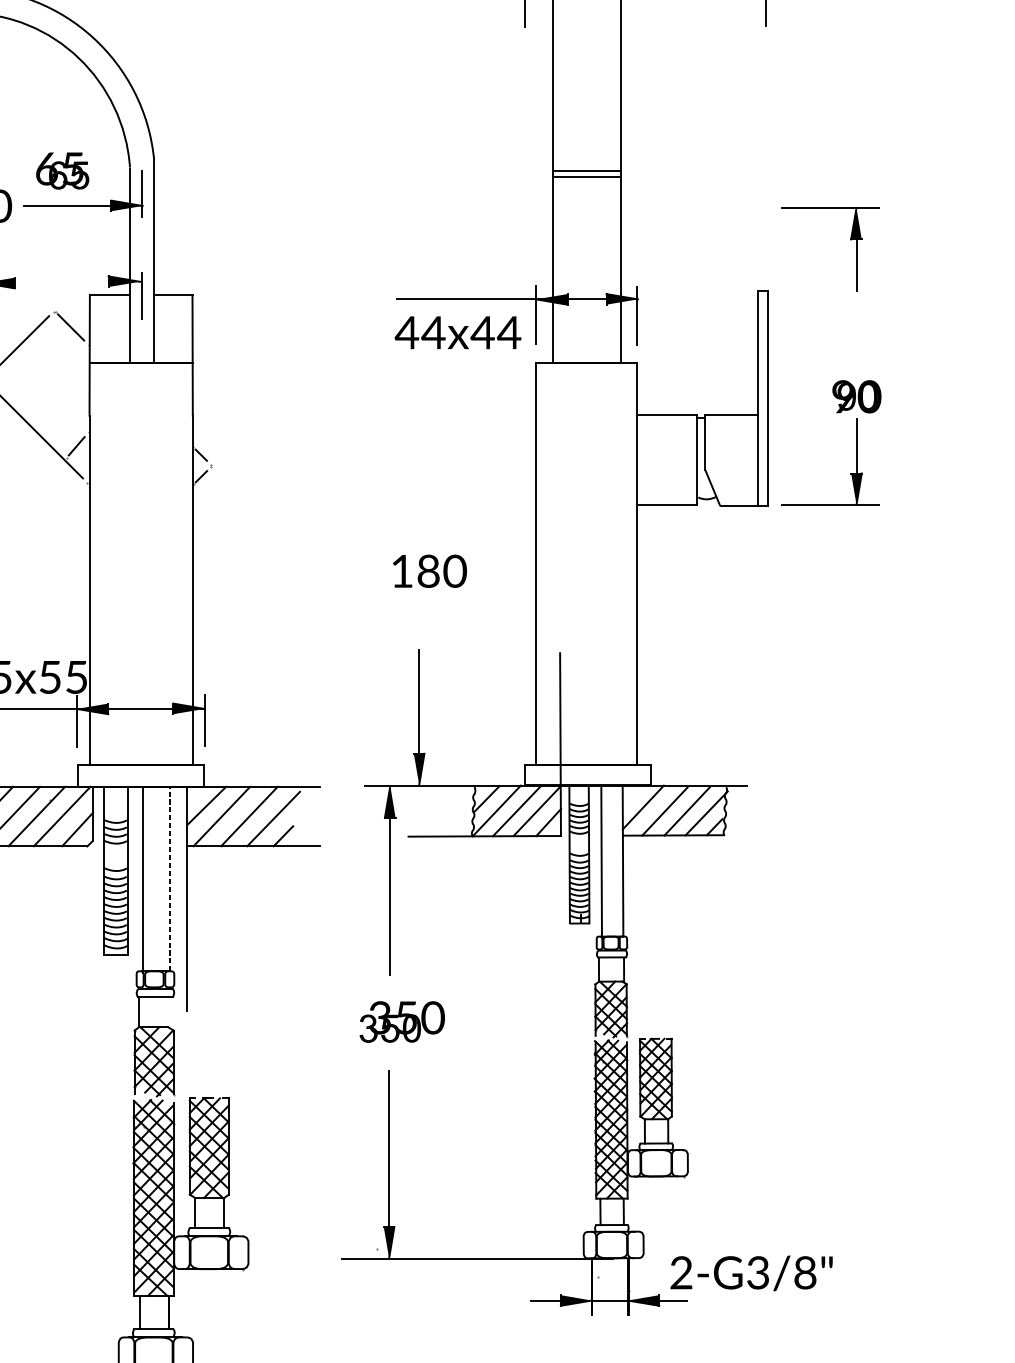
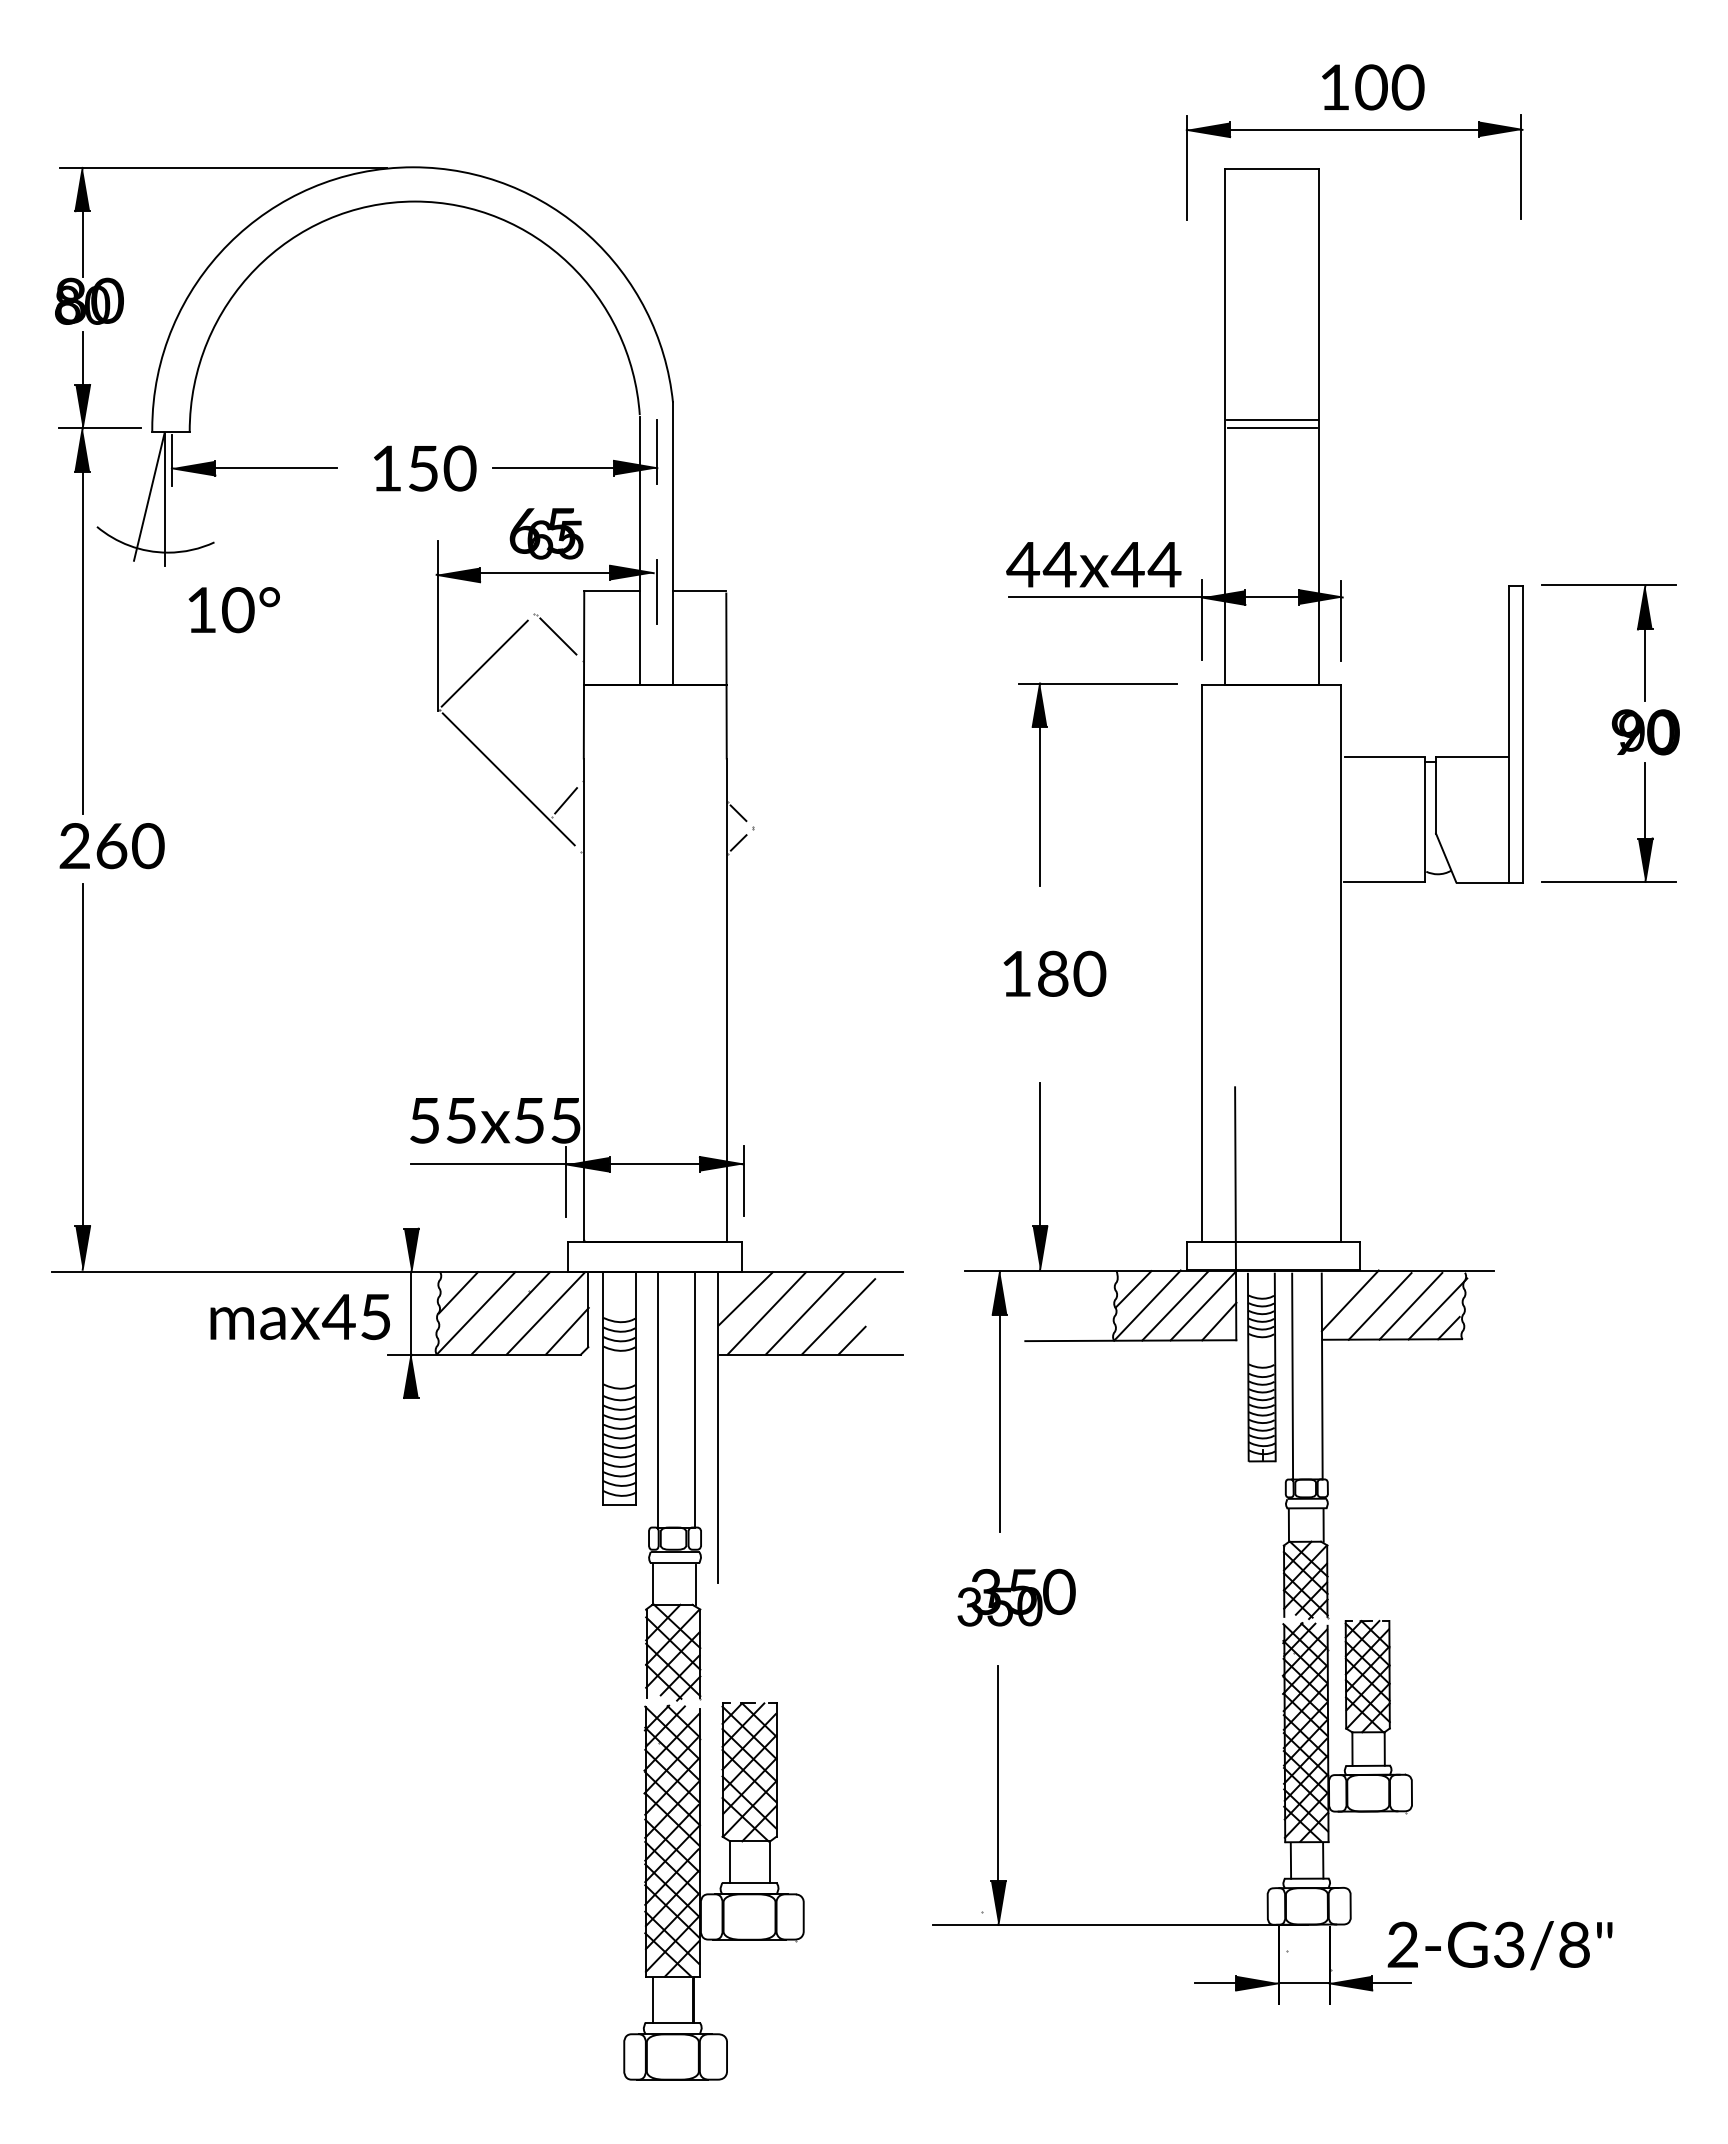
text: (62, 170) -> (546, 533), moved
part: (850, 240) -> (1637, 630), moved
line: (61, 282) -> (544, 573), added
text: (457, 332) -> (1093, 564), moved
part: (419, 434) -> (1040, 784), added
line: (169, 878) -> (694, 1399), dashed -> solid
line: (170, 1012) -> (695, 1584), added

